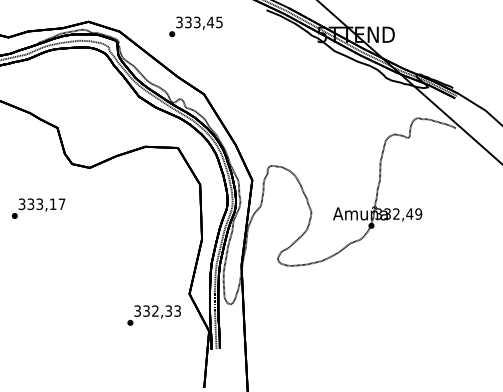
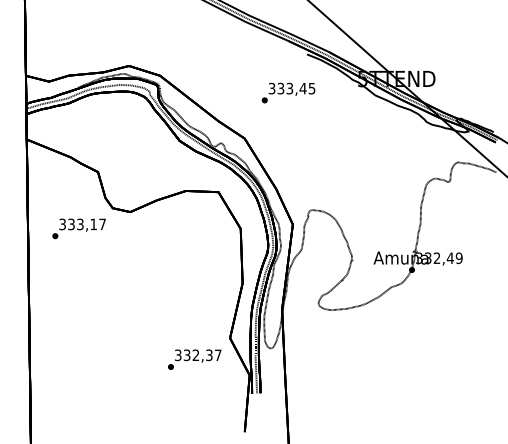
text: (195, 26) -> (288, 92), moved
text: (37, 208) -> (78, 228), moved
text: (177, 311) -> (218, 355), 332,33 -> 332,37

